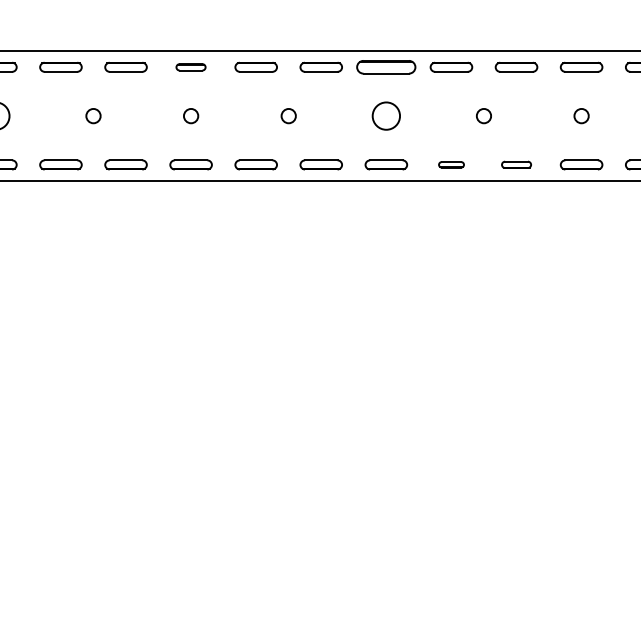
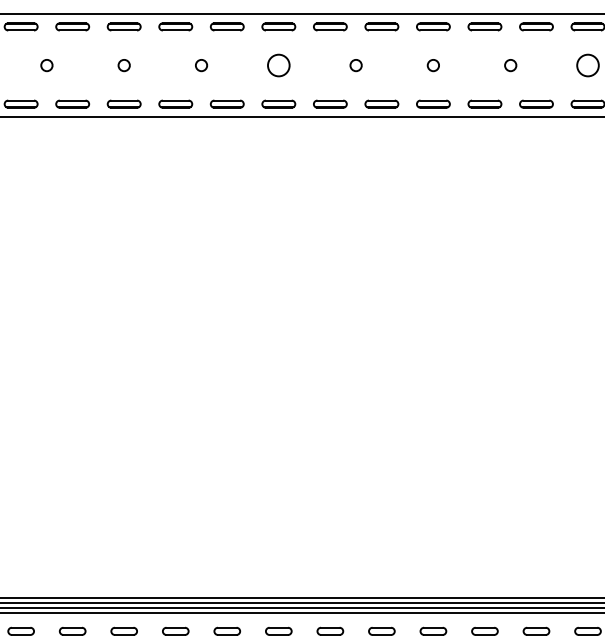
part: (190, 66) -> (123, 26), size x1.43
part: (385, 66) -> (278, 26), size x0.71
part: (451, 164) -> (330, 103), size x1.67
part: (516, 164) -> (381, 103), size x1.43

